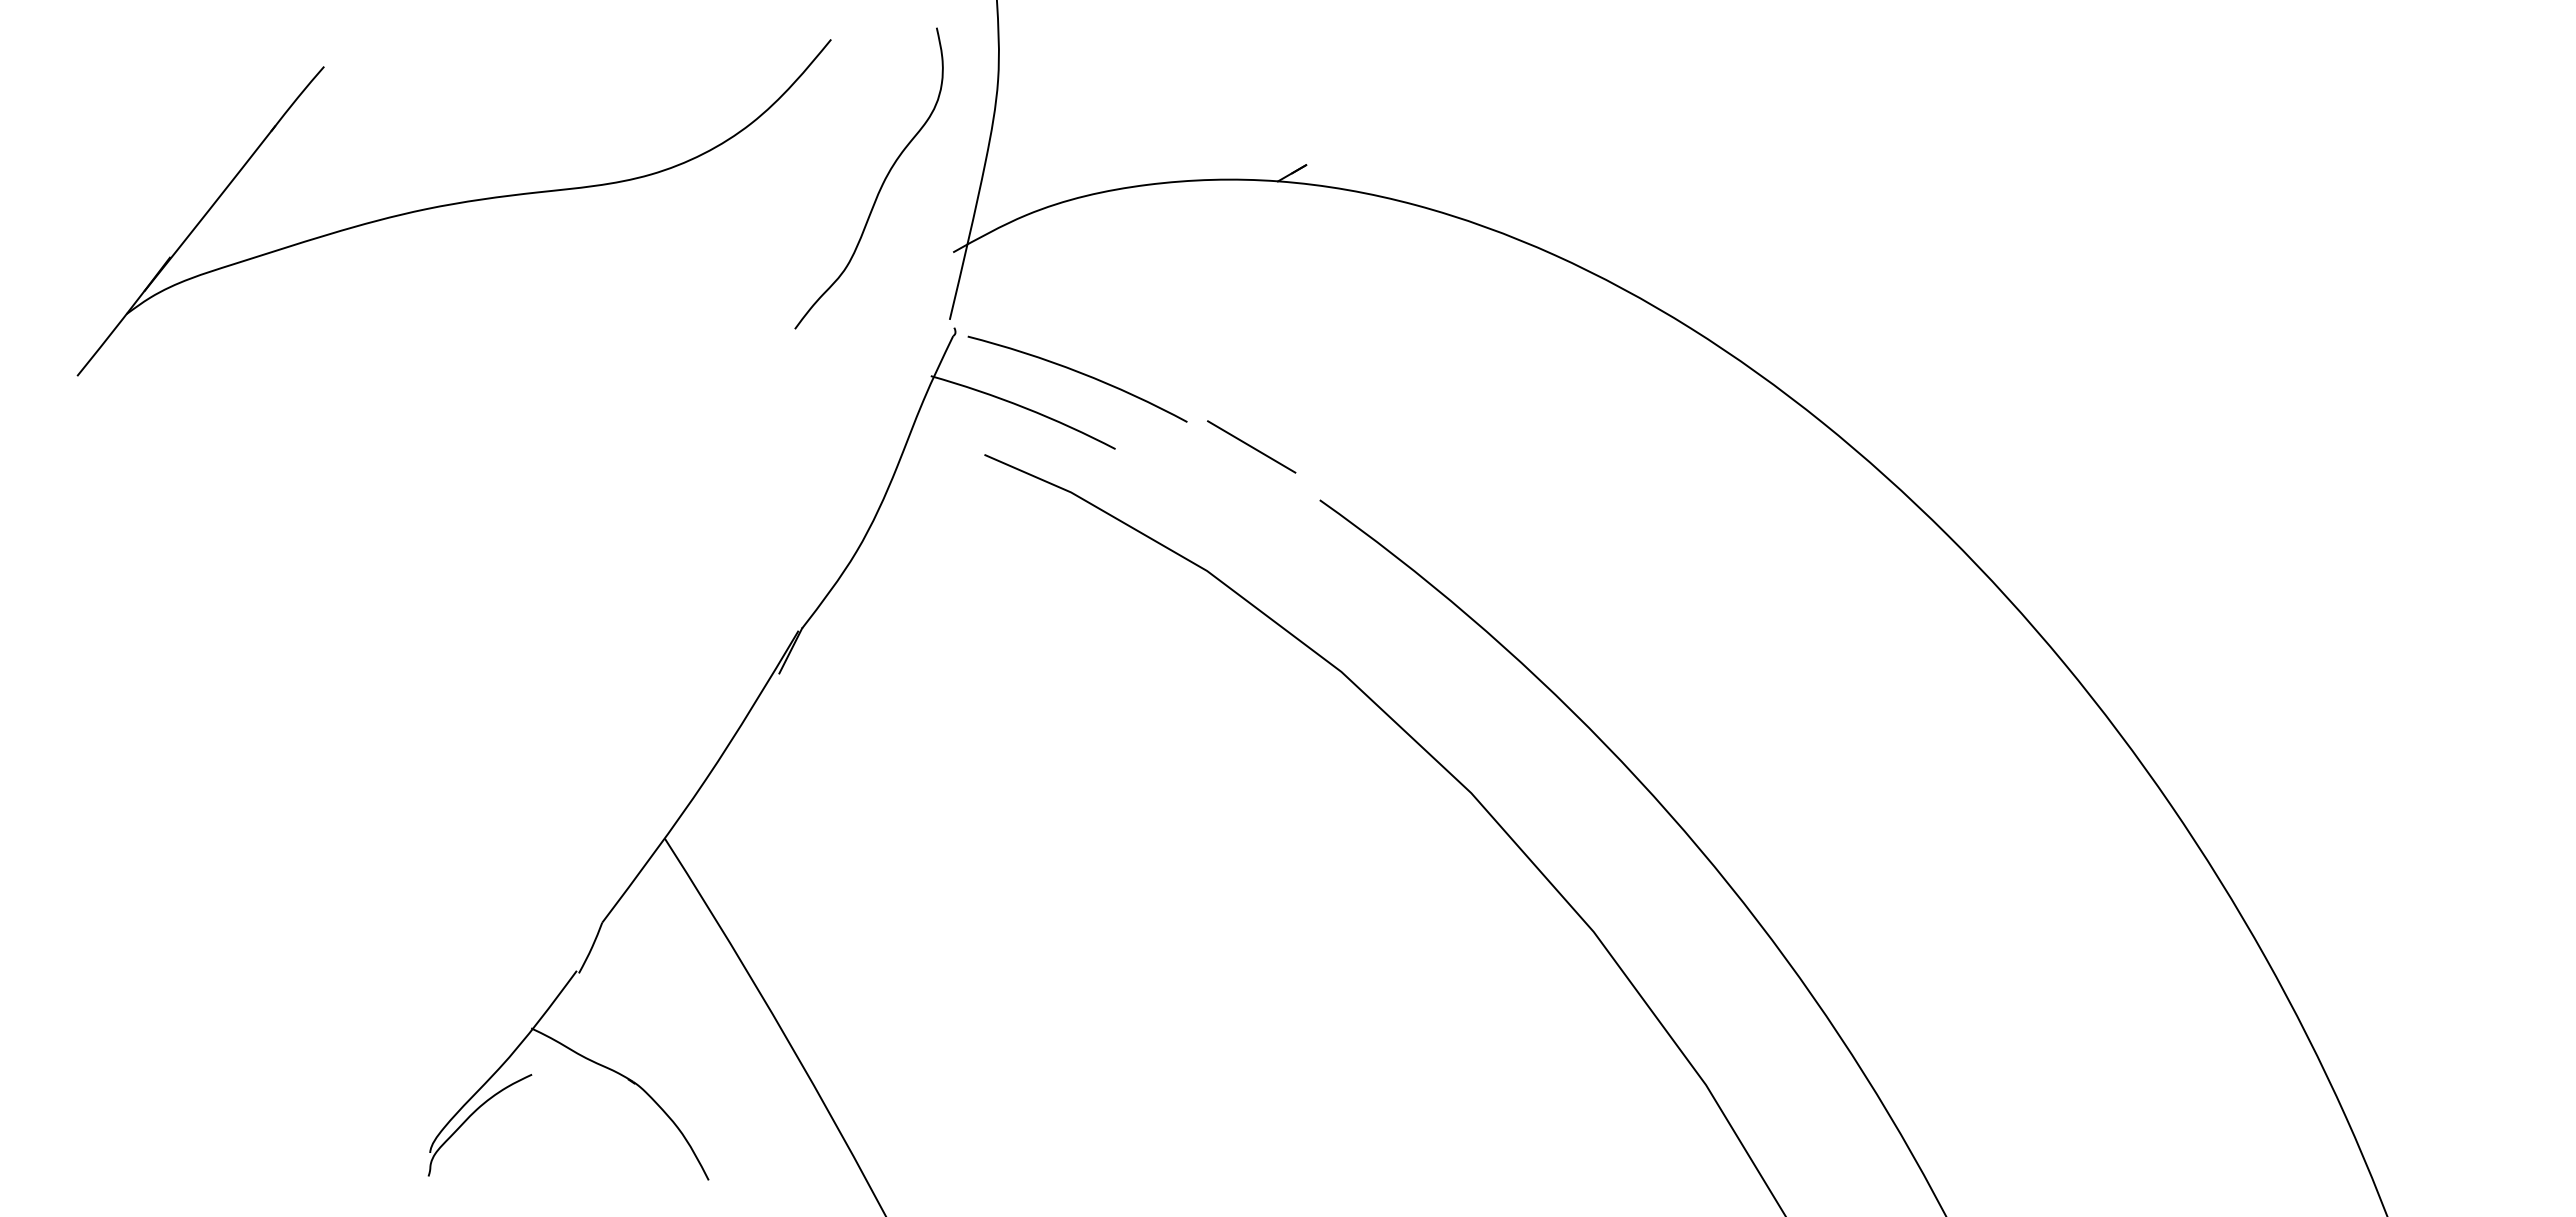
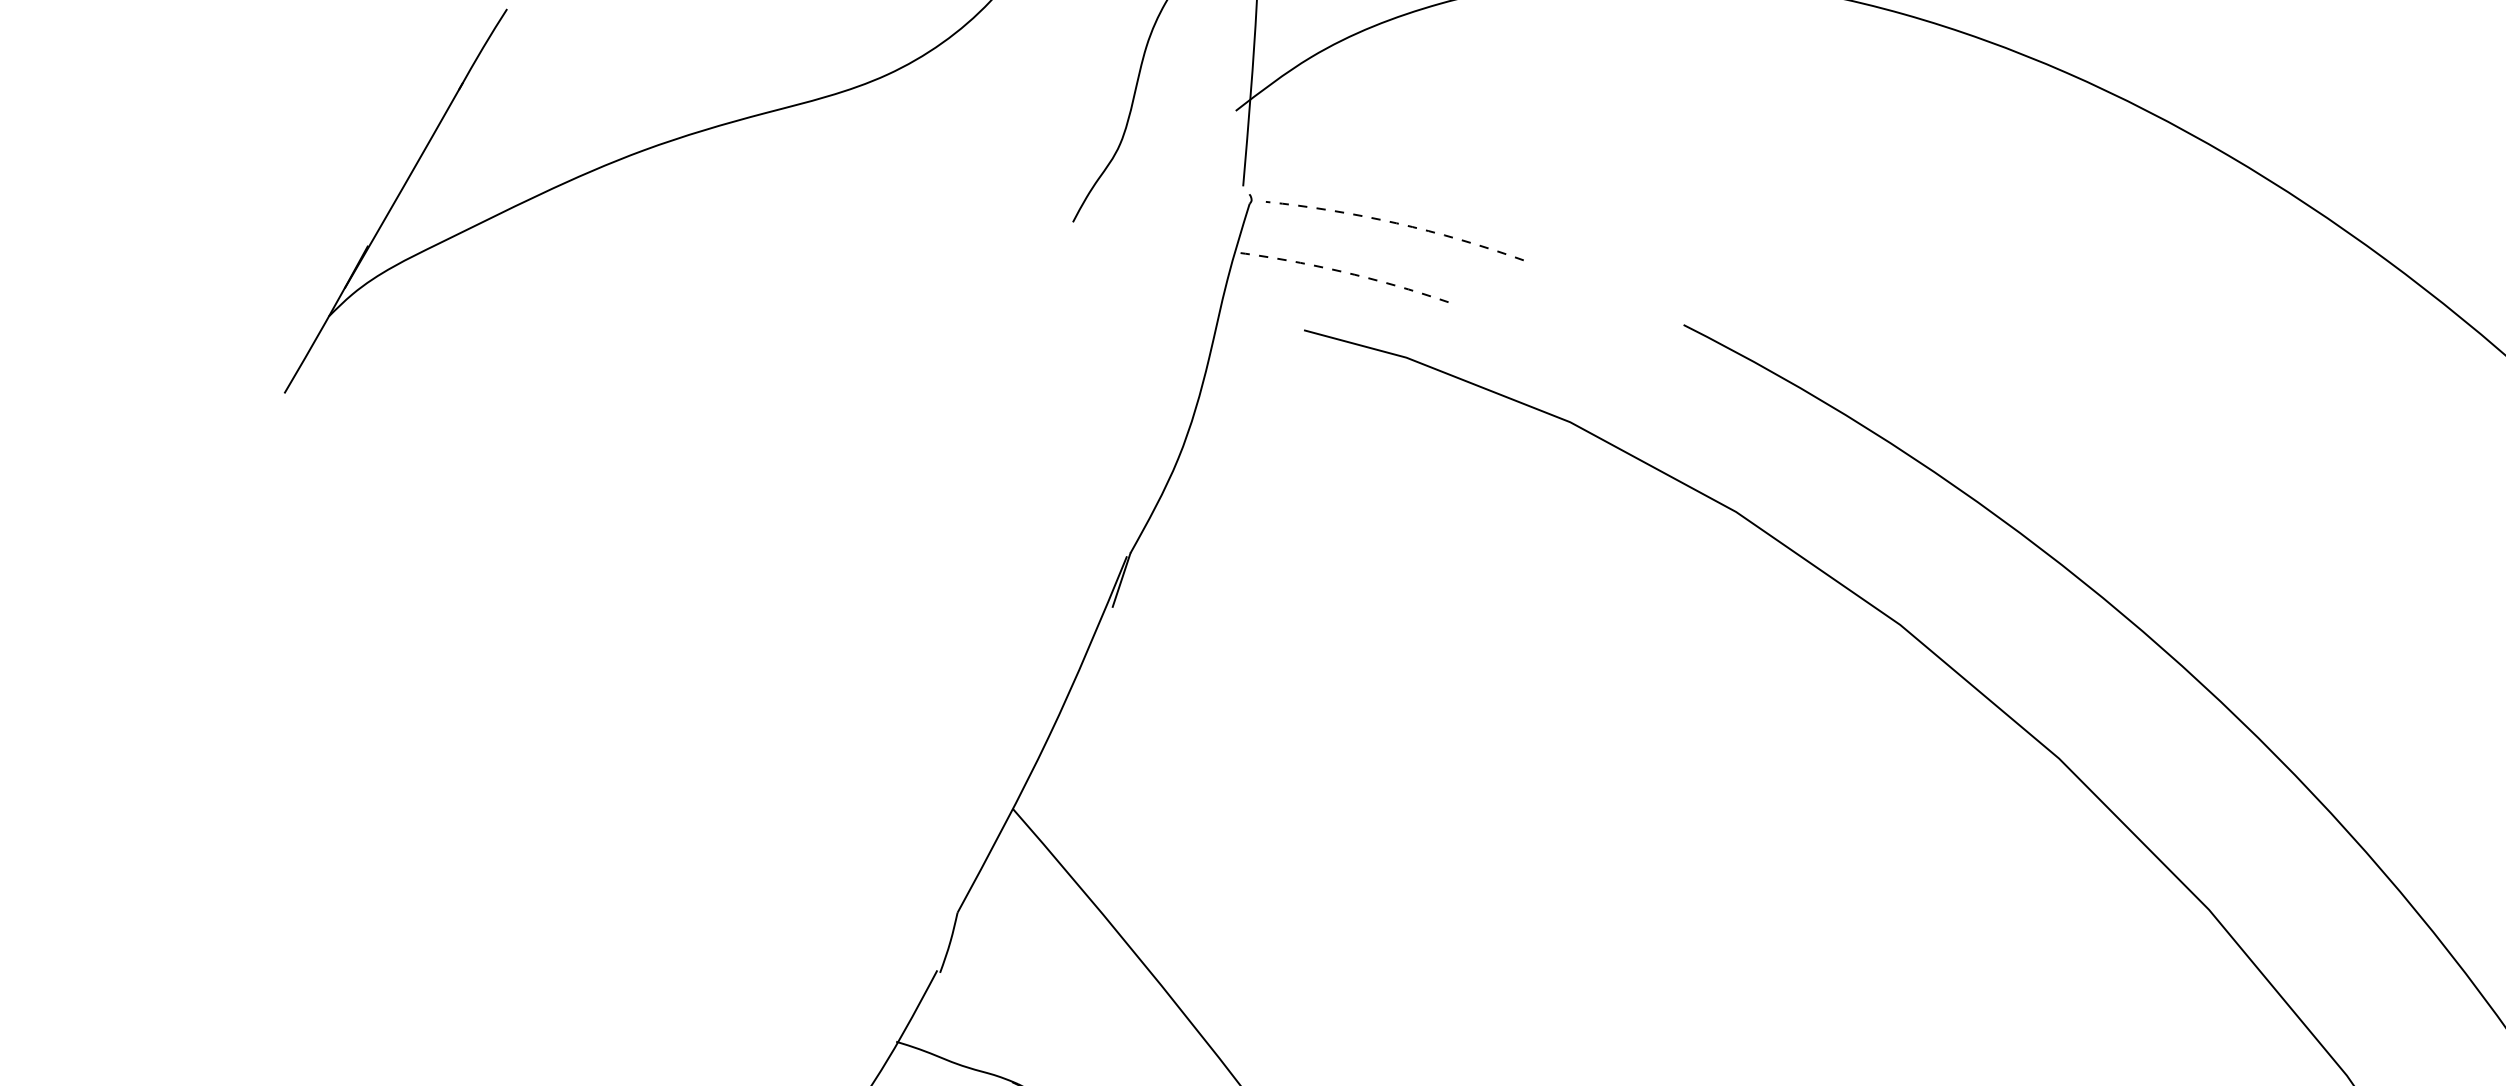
arc: (1080, 372) -> (1396, 223), solid -> dashed
arc: (1025, 407) -> (1341, 270), solid -> dashed
line: (1251, 446) -> (1598, 276), removed

